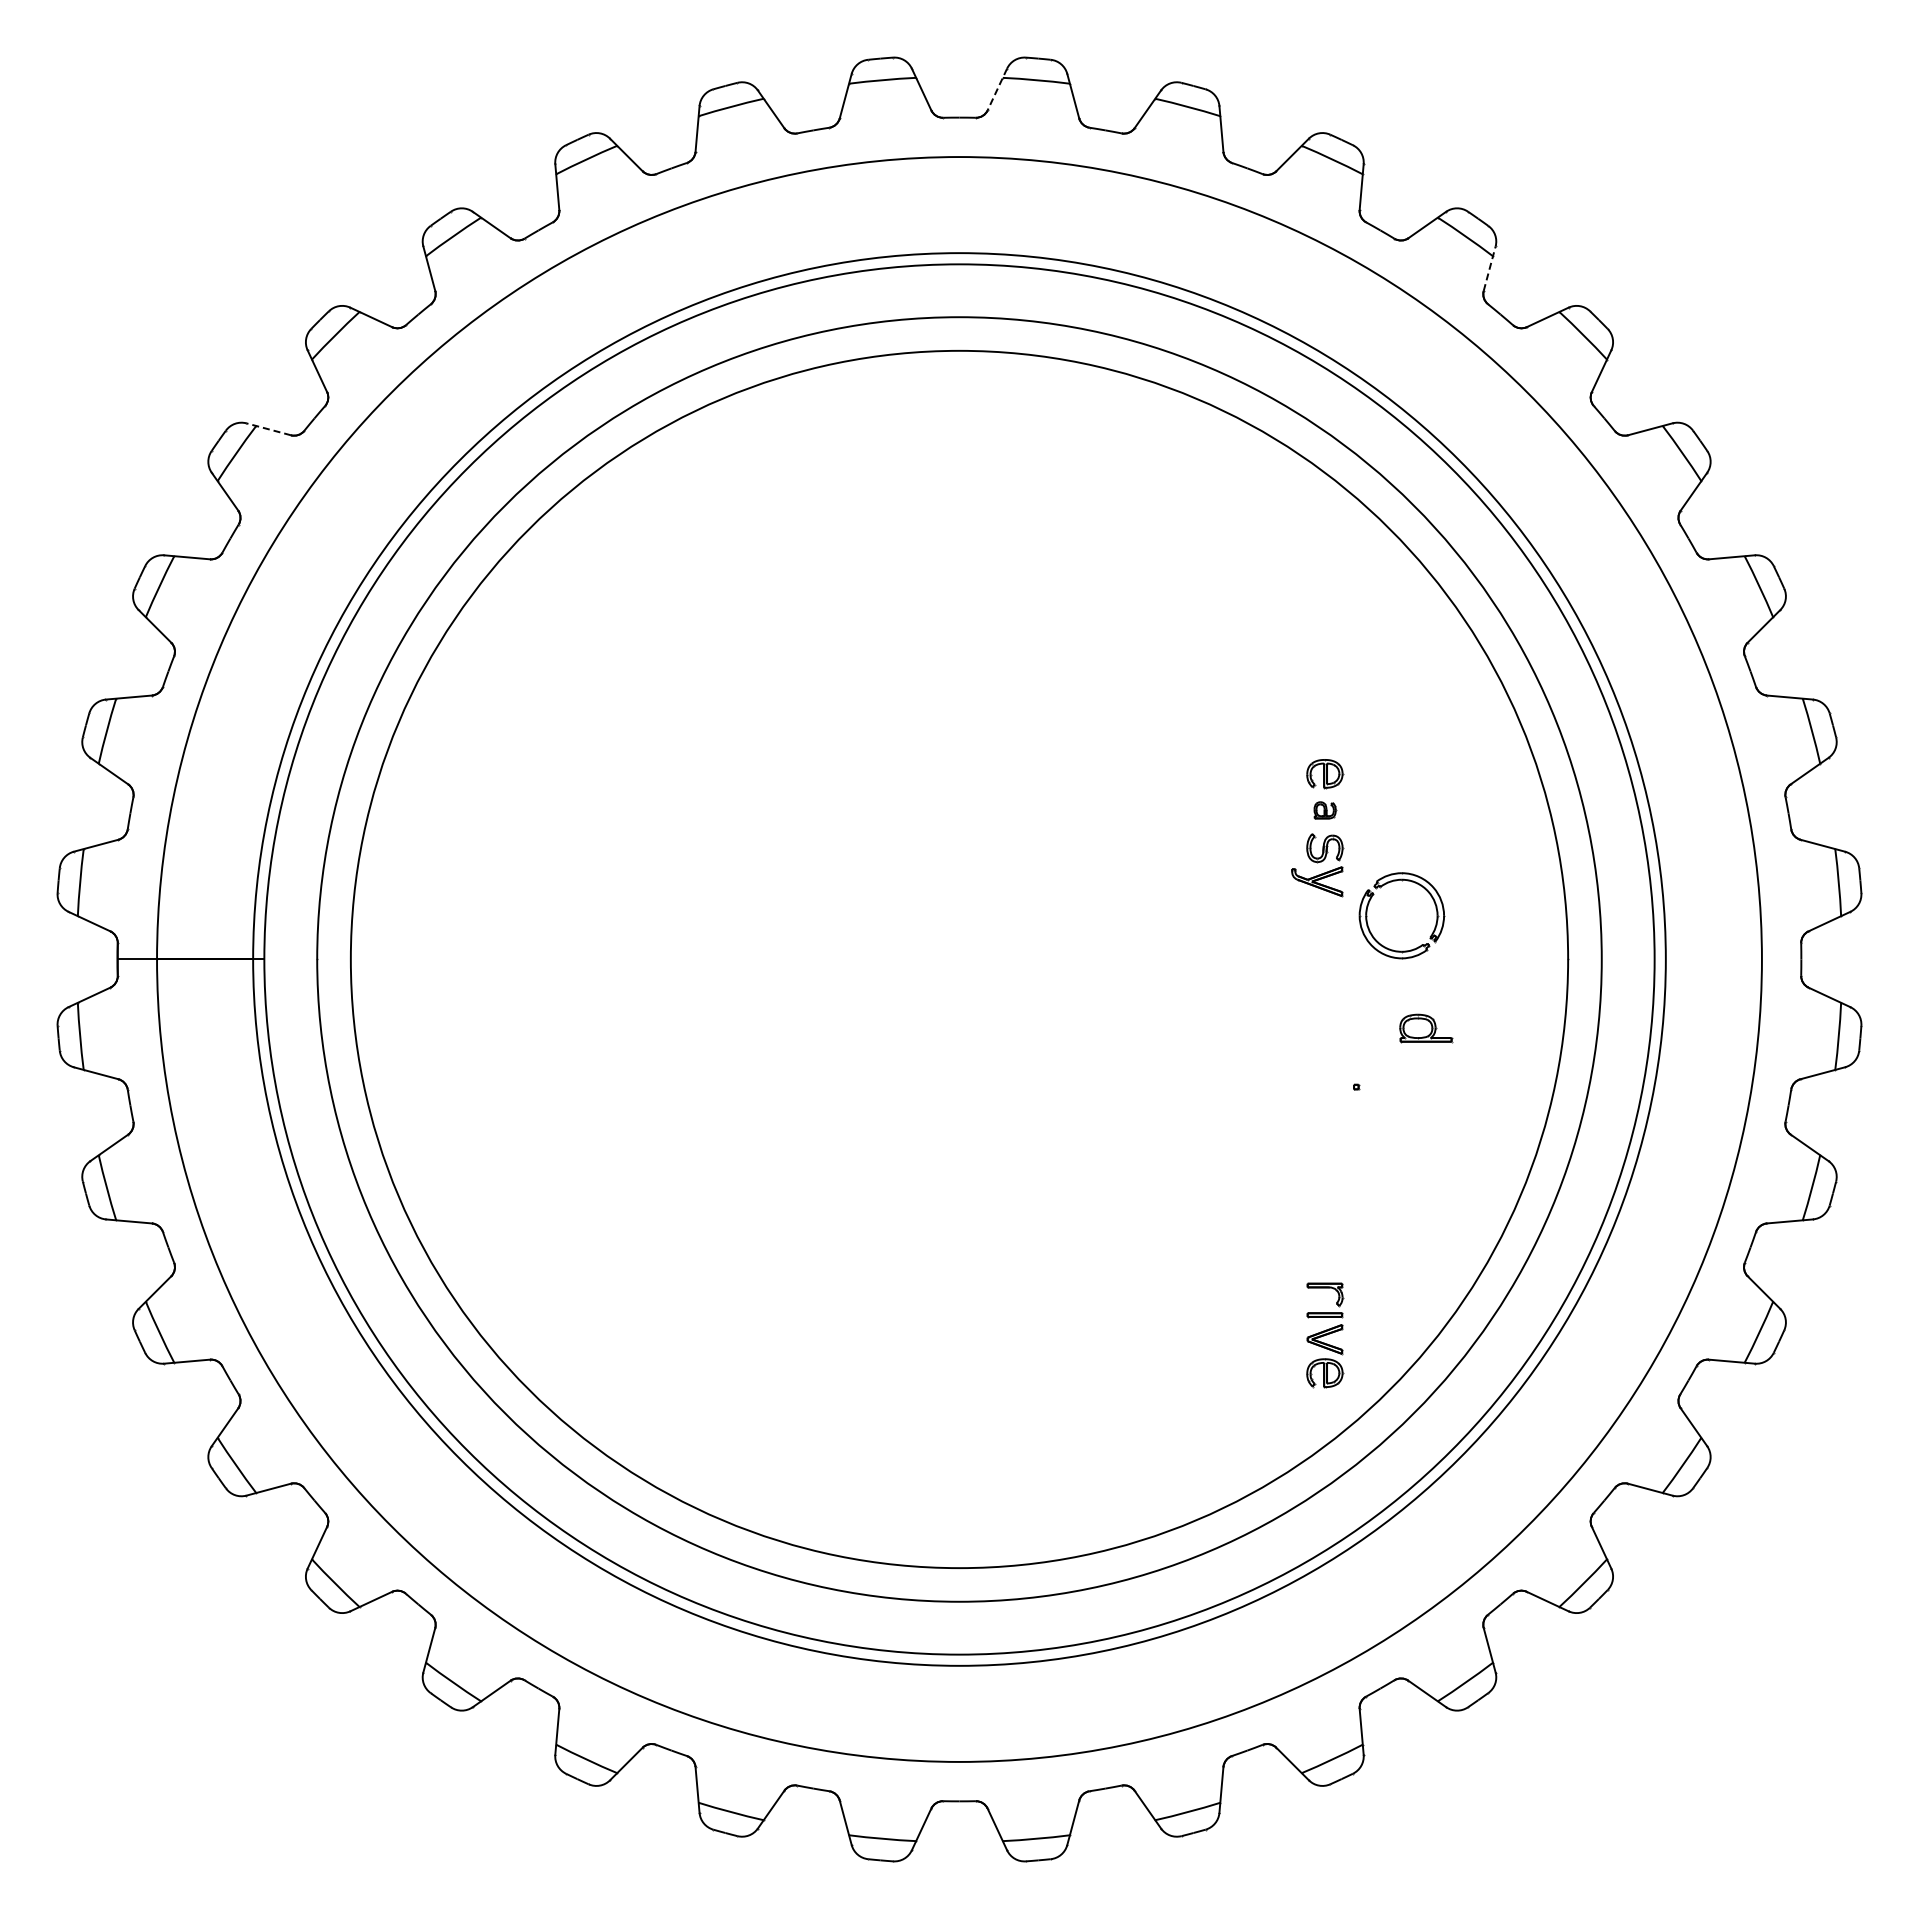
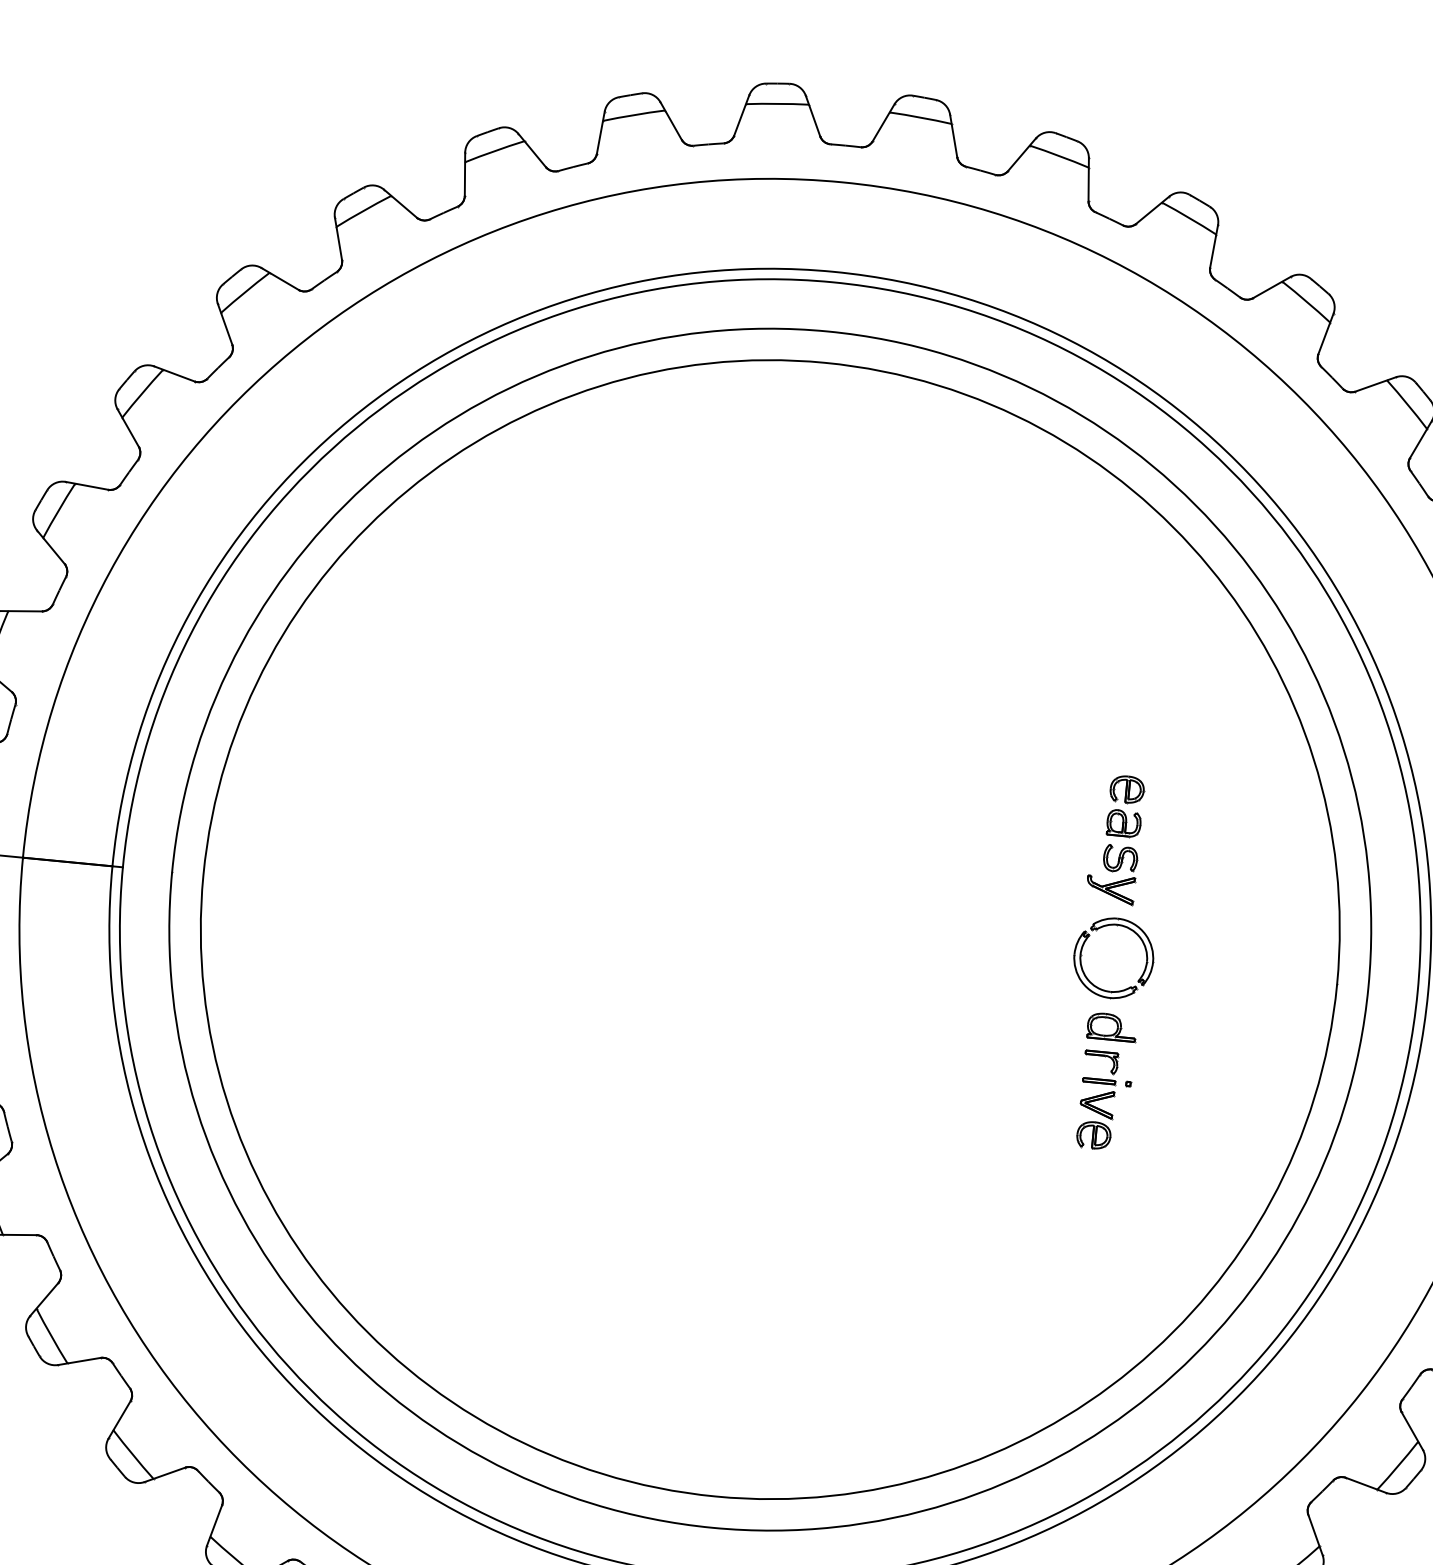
line: (997, 89) -> (883, 122), dashed -> solid
line: (1489, 268) -> (1325, 333), dashed -> solid
line: (268, 429) -> (174, 374), dashed -> solid
part: (1325, 810) -> (1124, 823), size x1.67
part: (1371, 899) -> (1086, 940), moved
part: (1426, 1028) -> (1112, 1027), moved
part: (1325, 1335) -> (1097, 1100), moved

